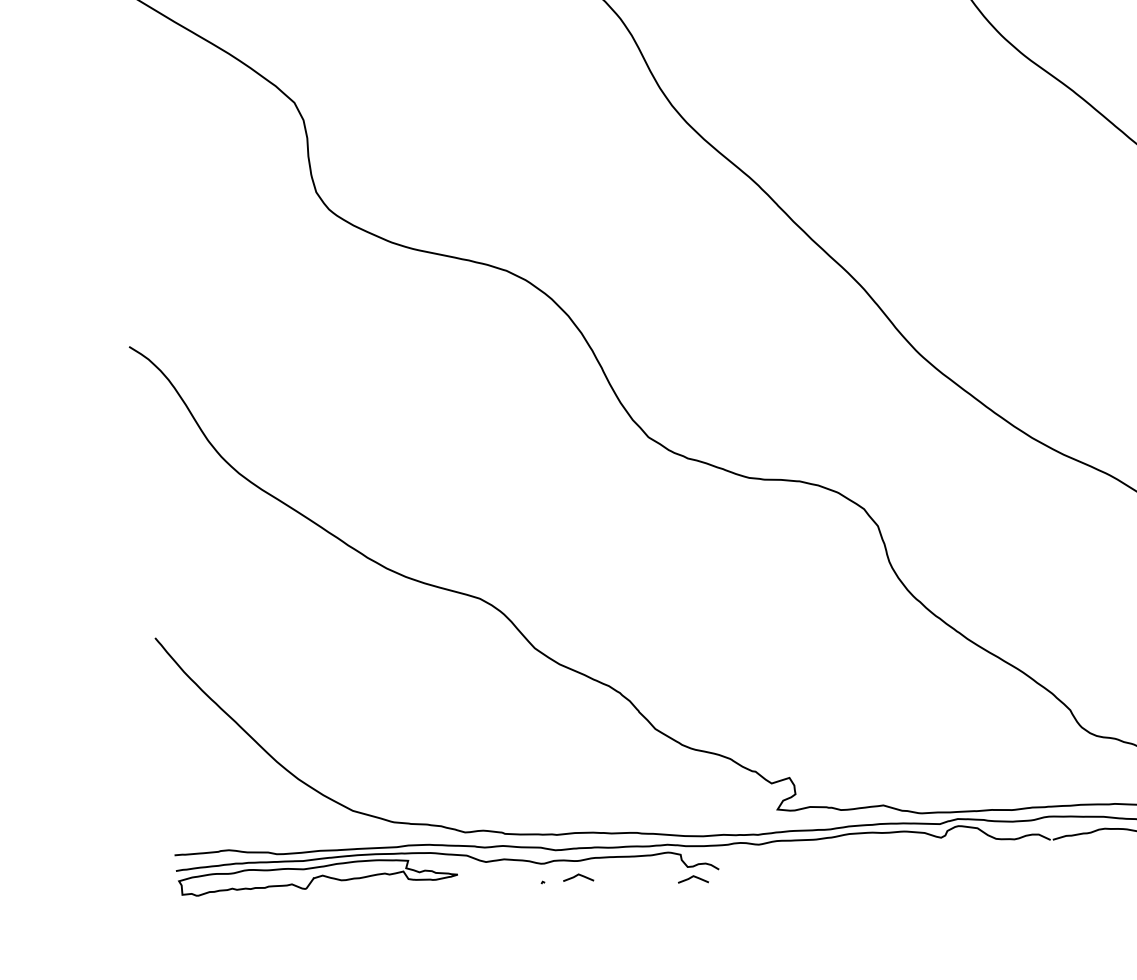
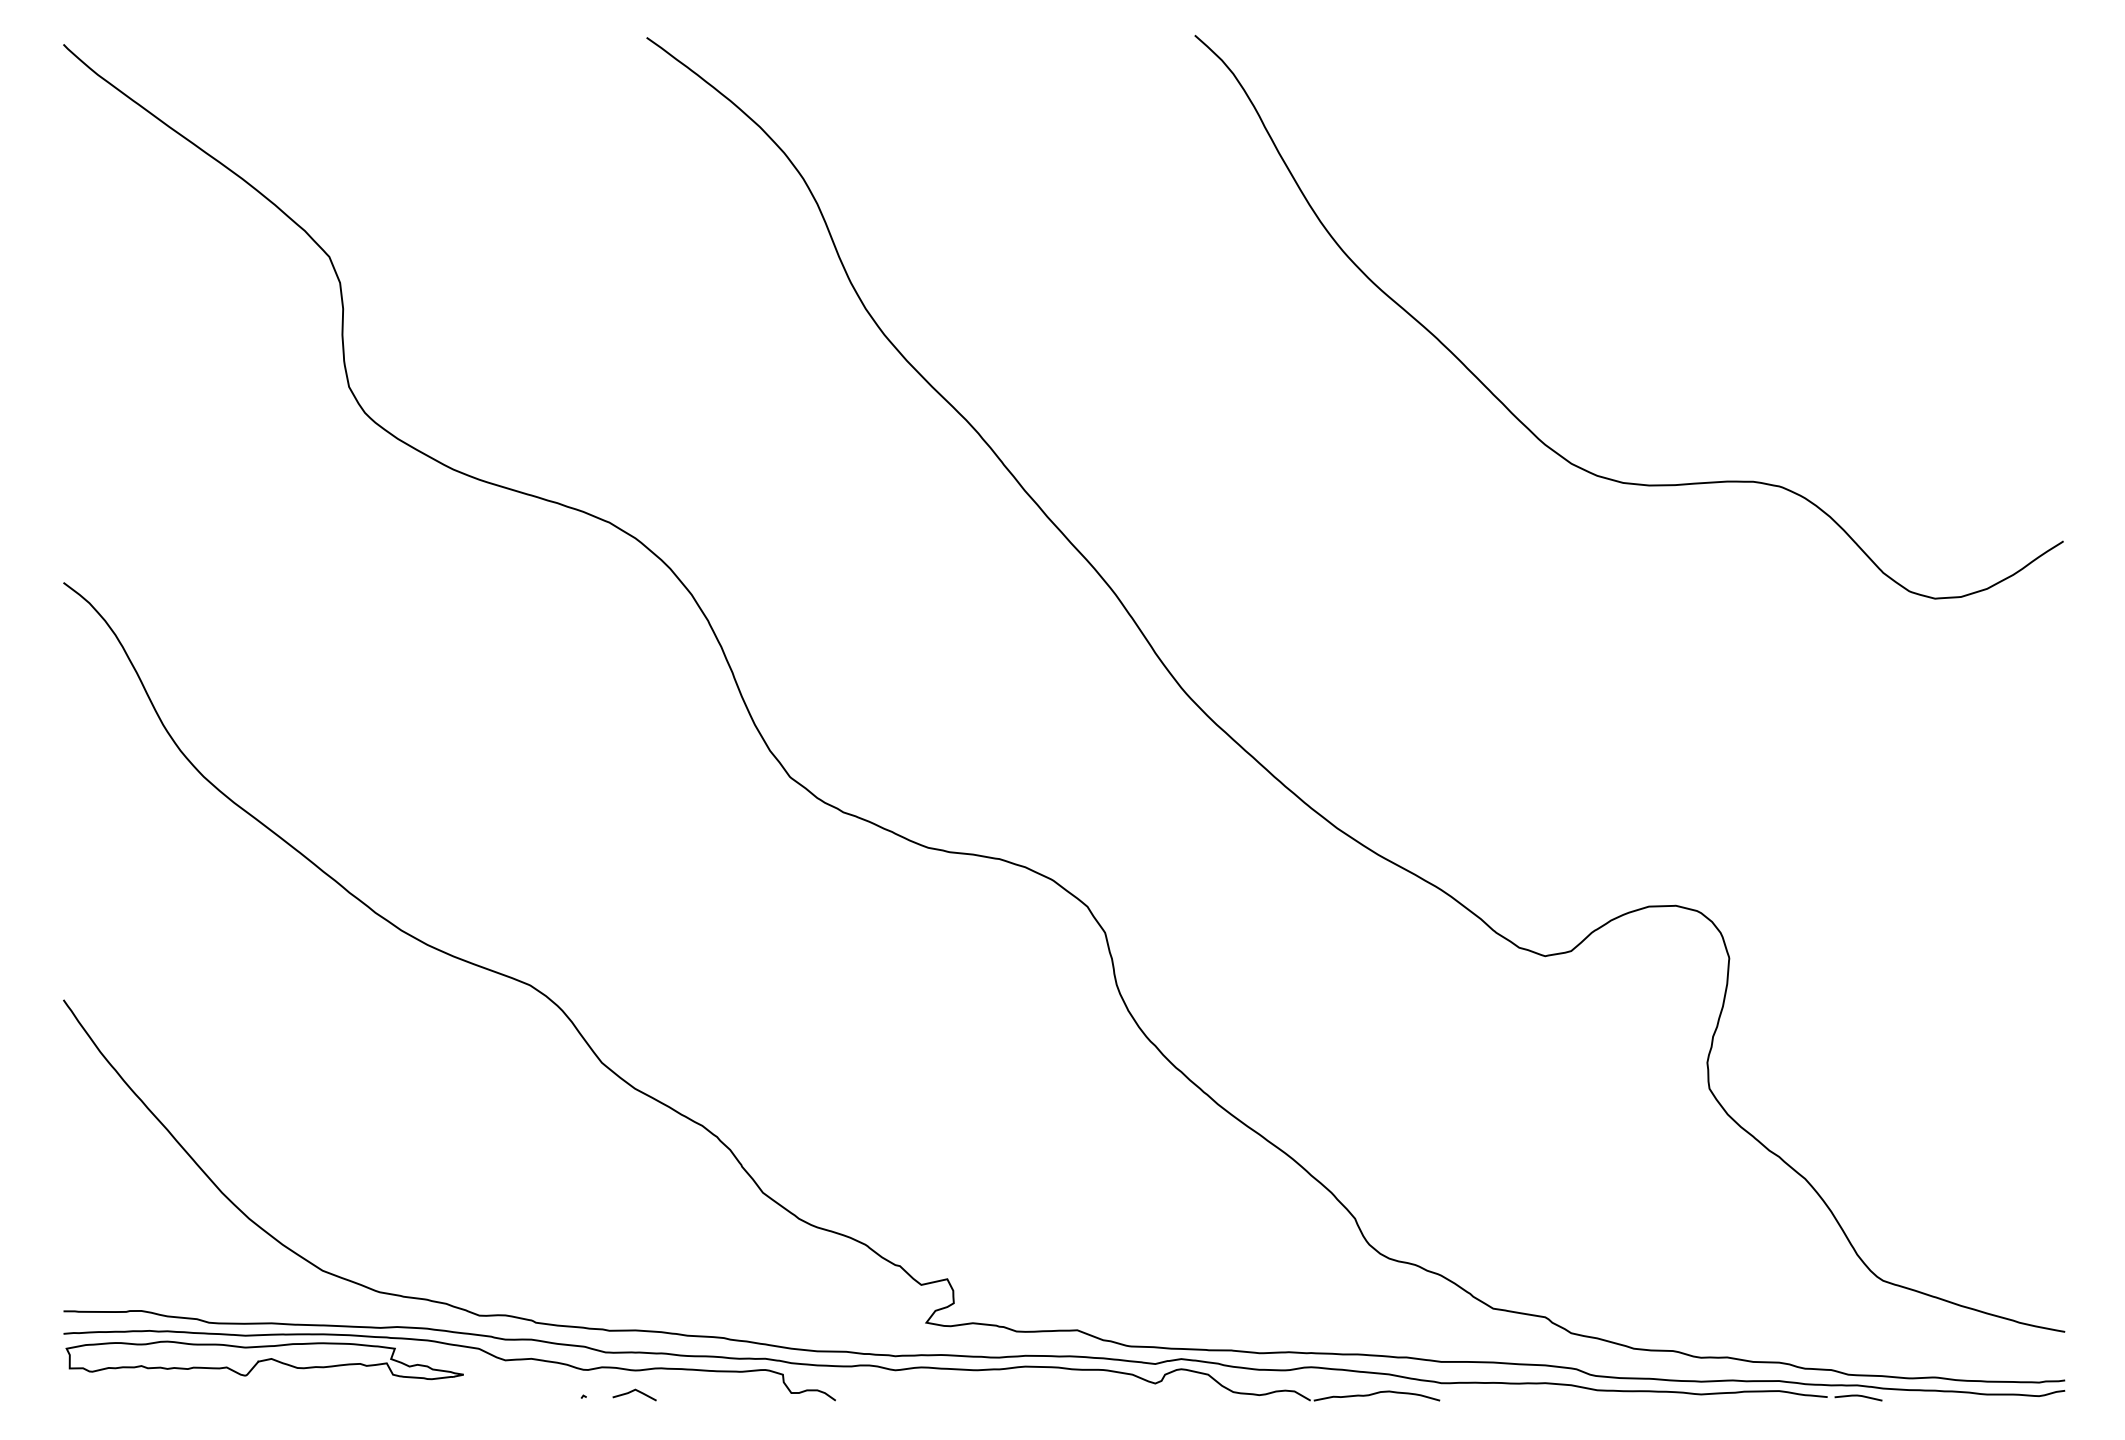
line: (692, 877) -> (797, 1408), removed

